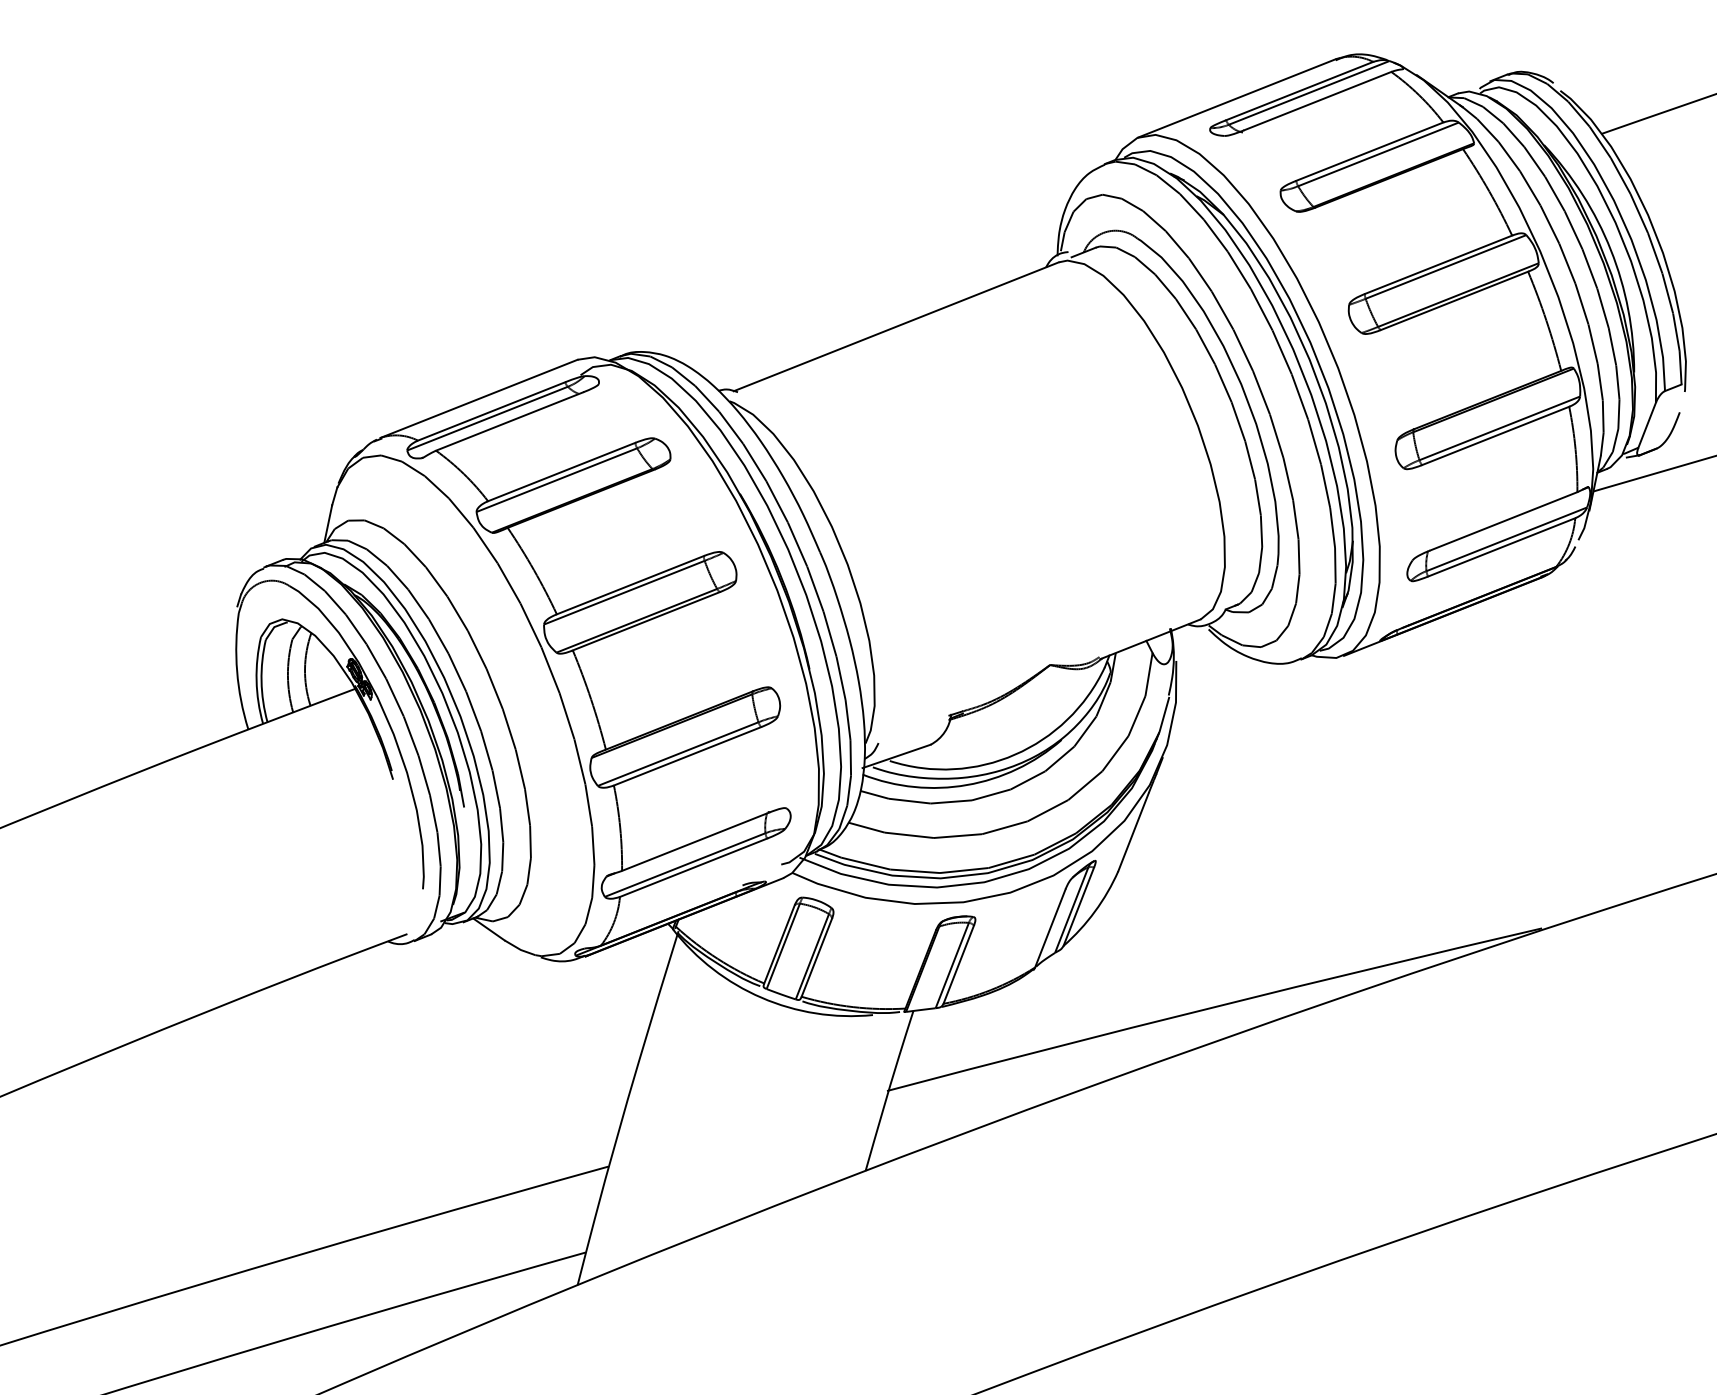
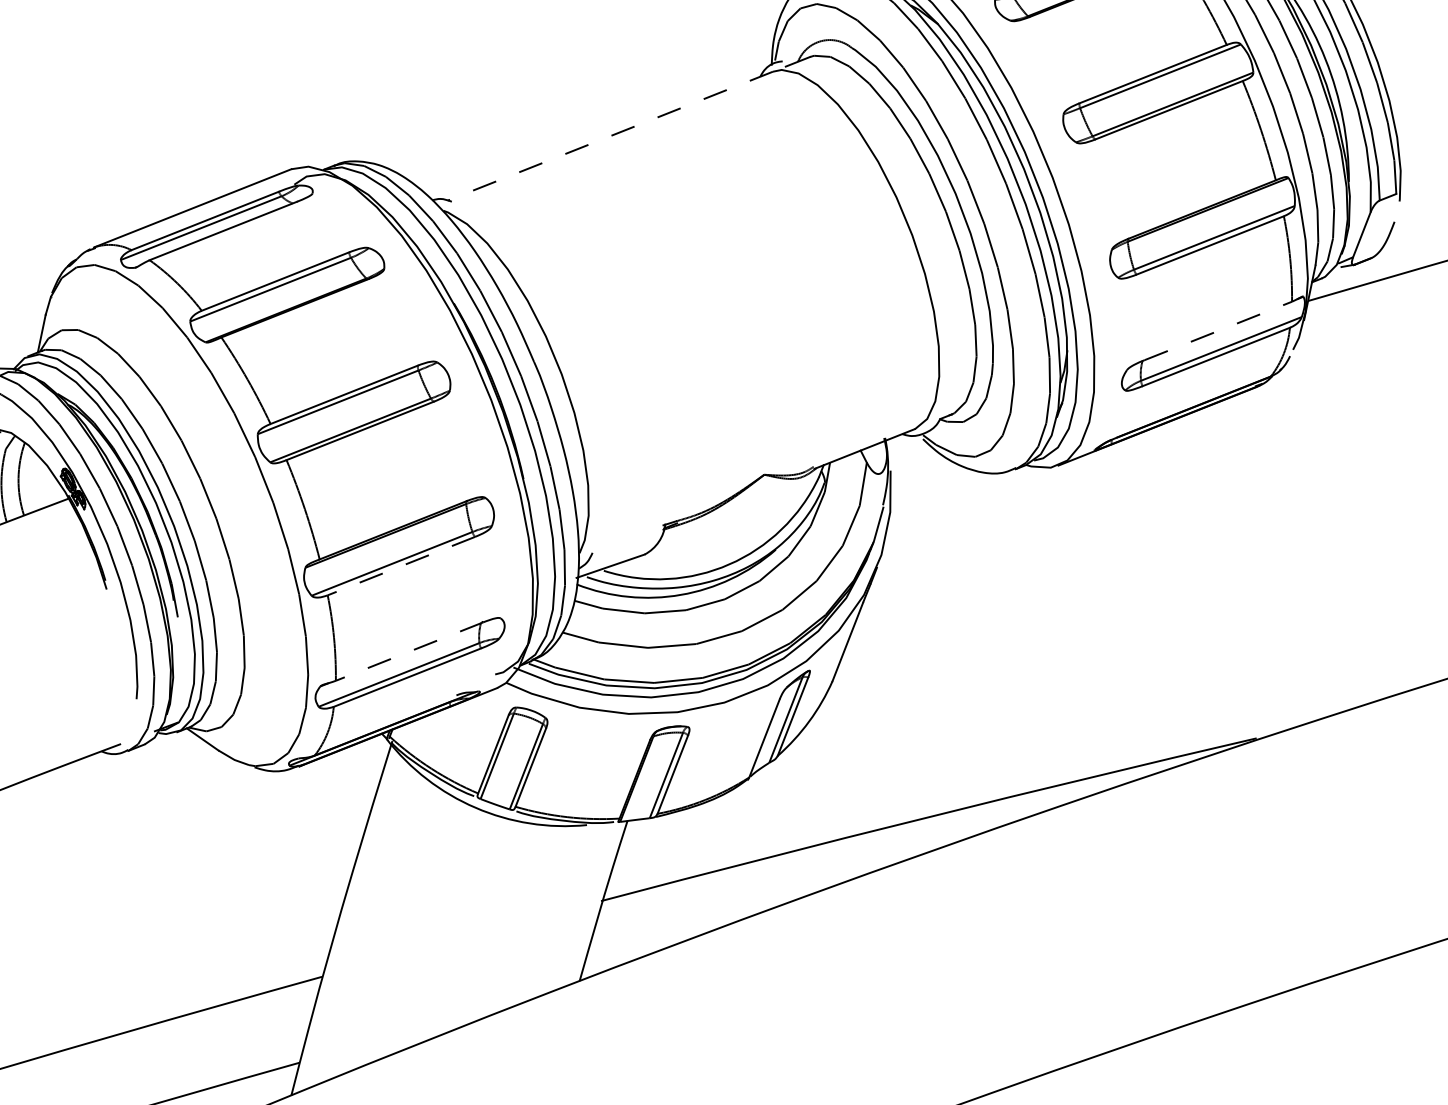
line: (896, 326) -> (610, 135), solid -> dashed
line: (1504, 521) -> (1219, 331), solid -> dashed
line: (687, 756) -> (401, 566), solid -> dashed
line: (695, 841) -> (409, 651), solid -> dashed

